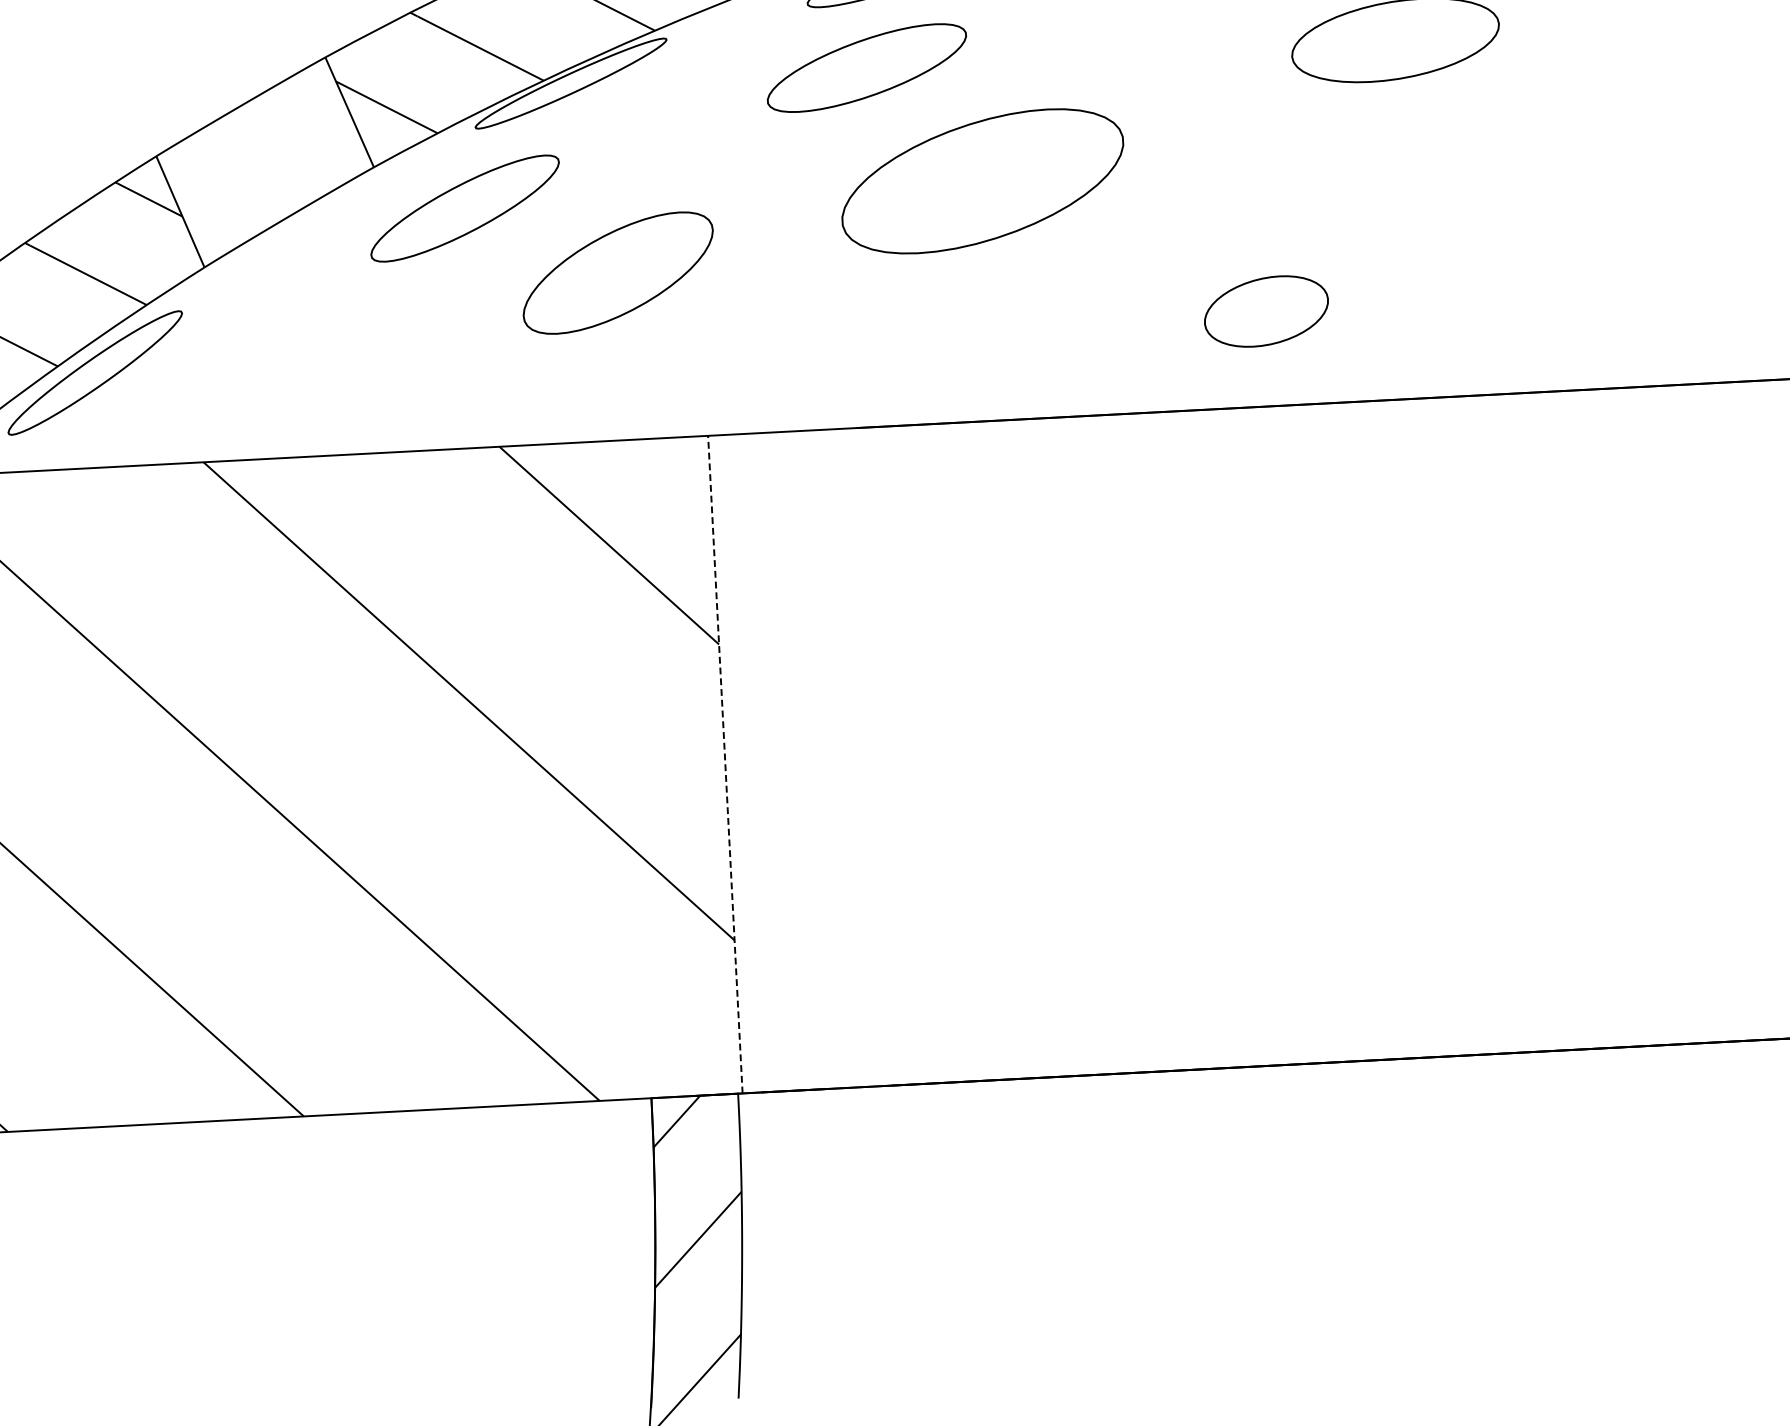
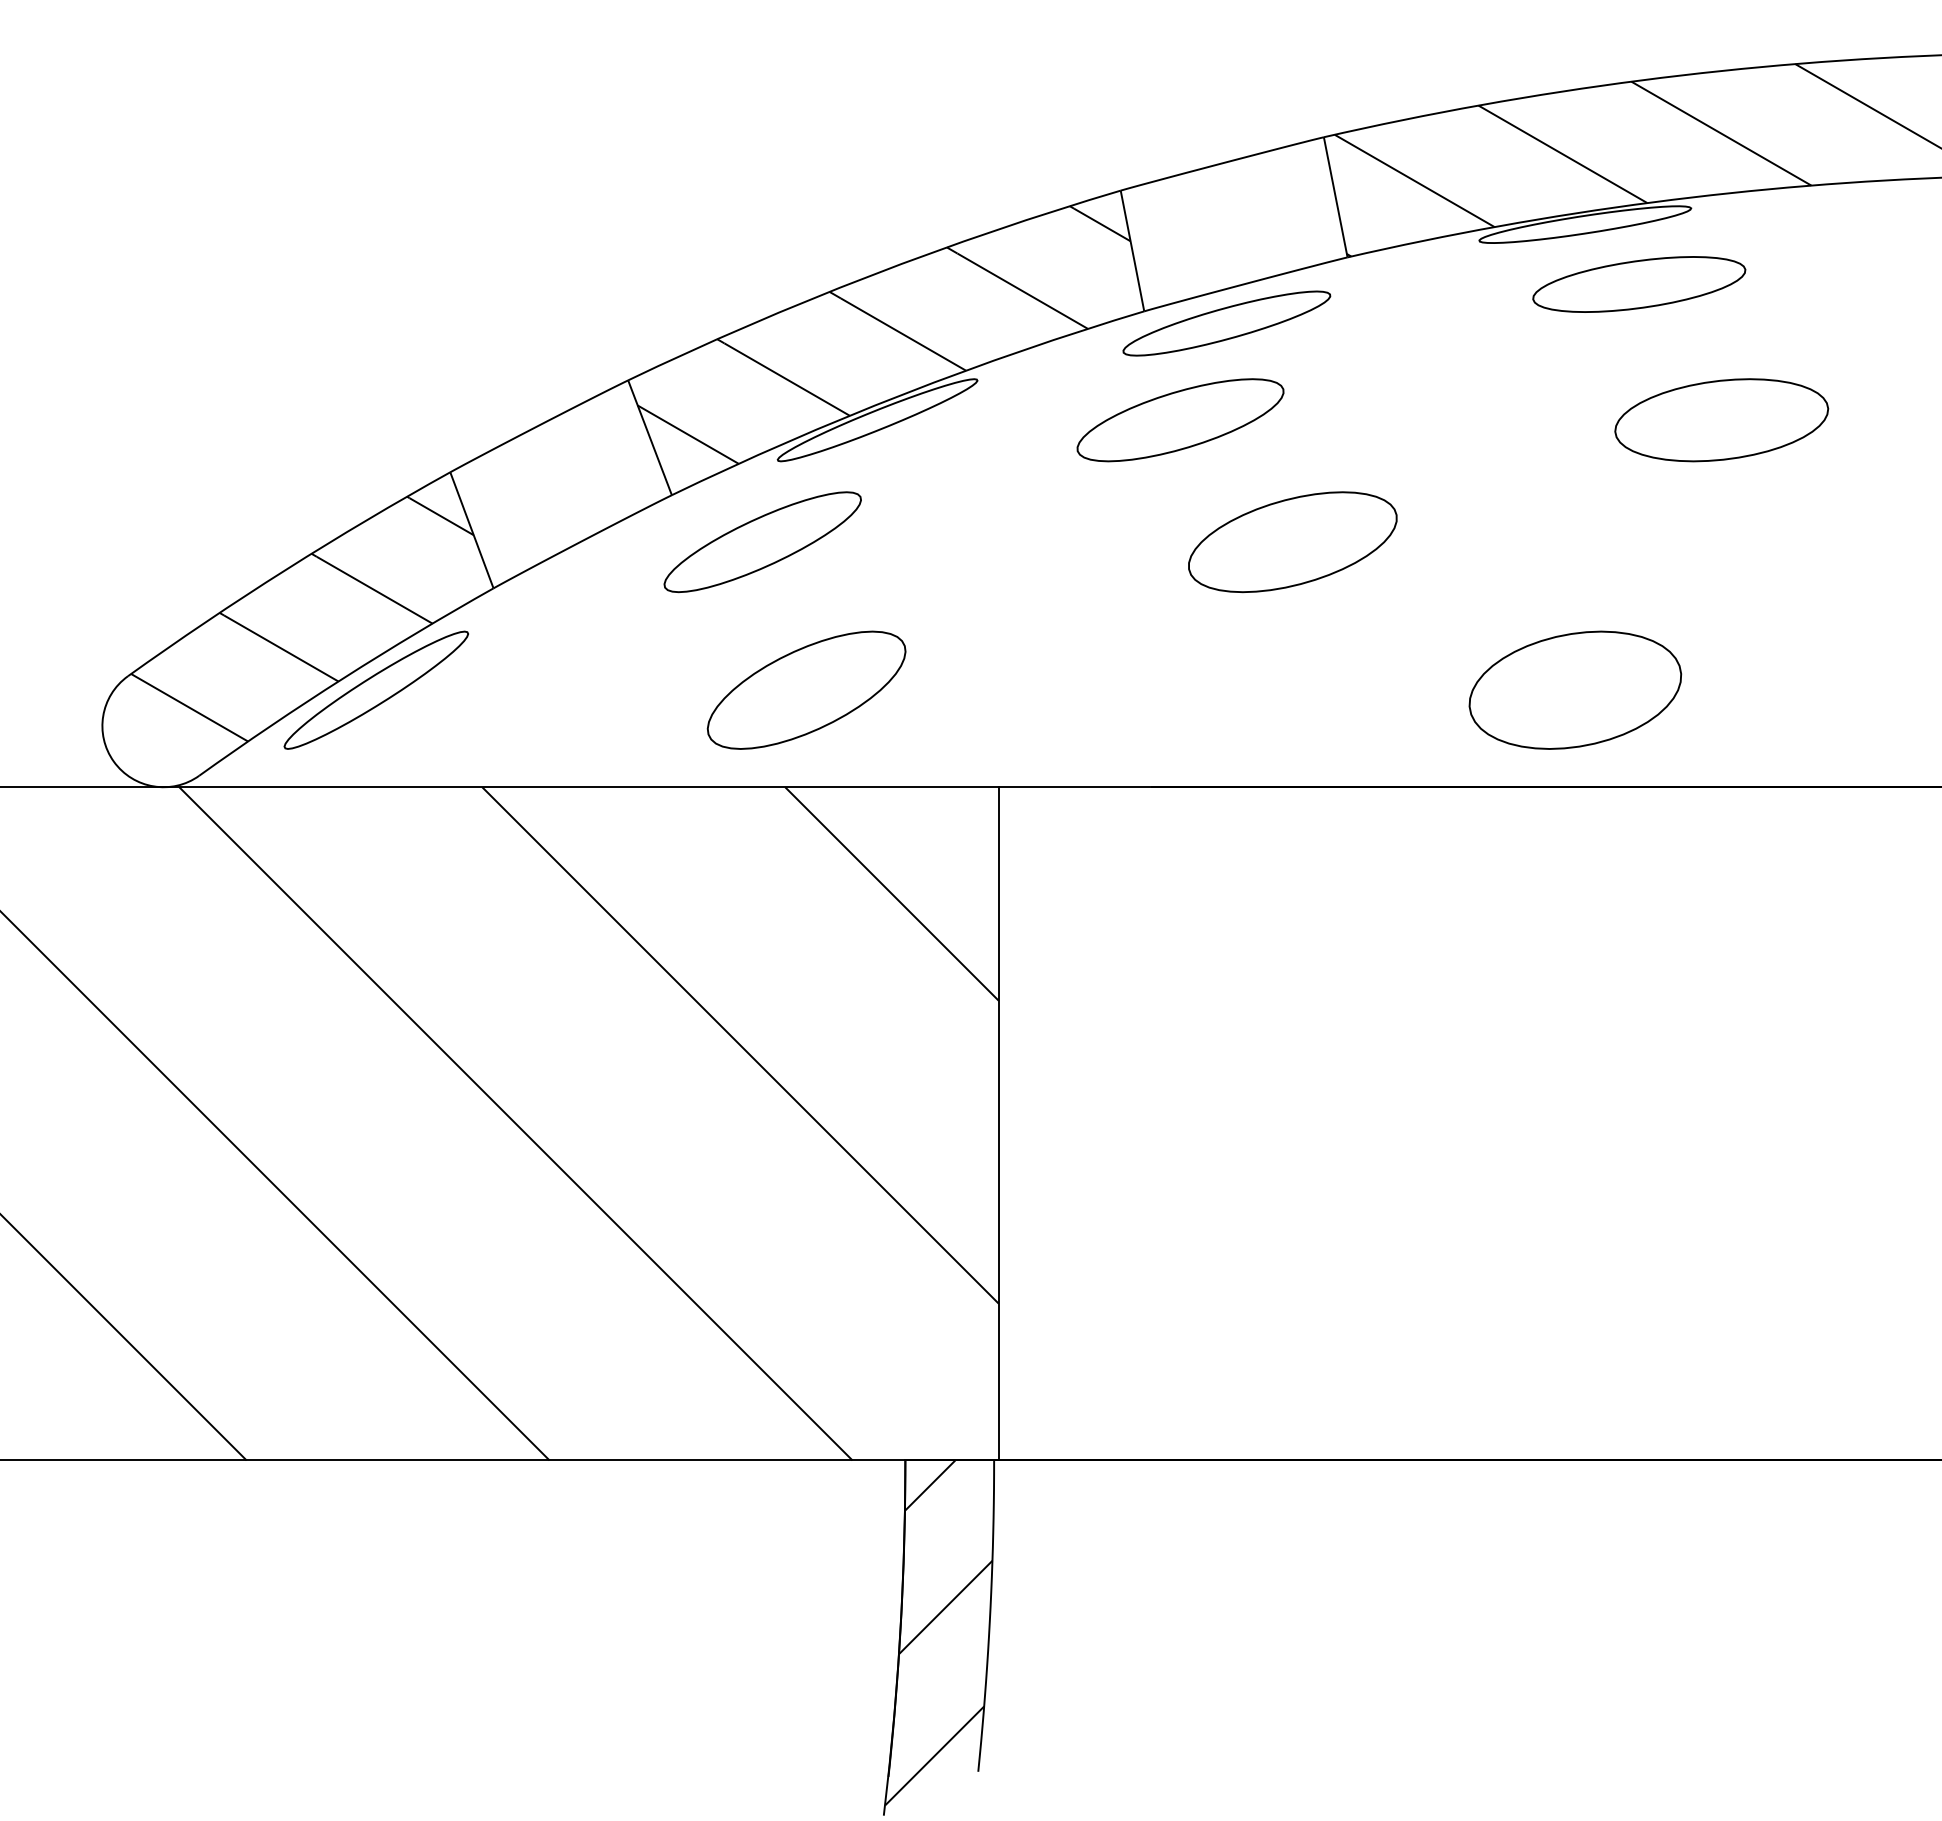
part: (982, 181) -> (1292, 542), size x0.71
part: (618, 272) -> (806, 689), moved
part: (1266, 310) -> (1575, 689), size x1.67
line: (725, 764) -> (998, 1123), dashed -> solid

